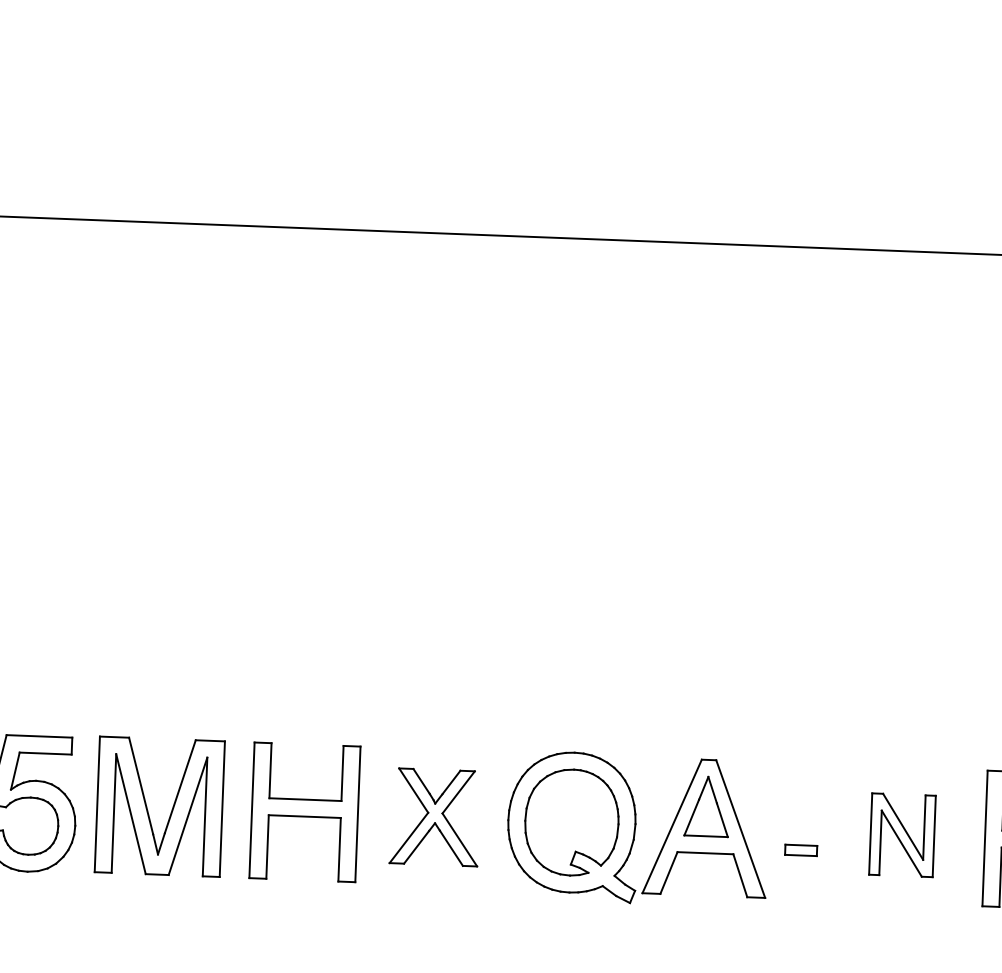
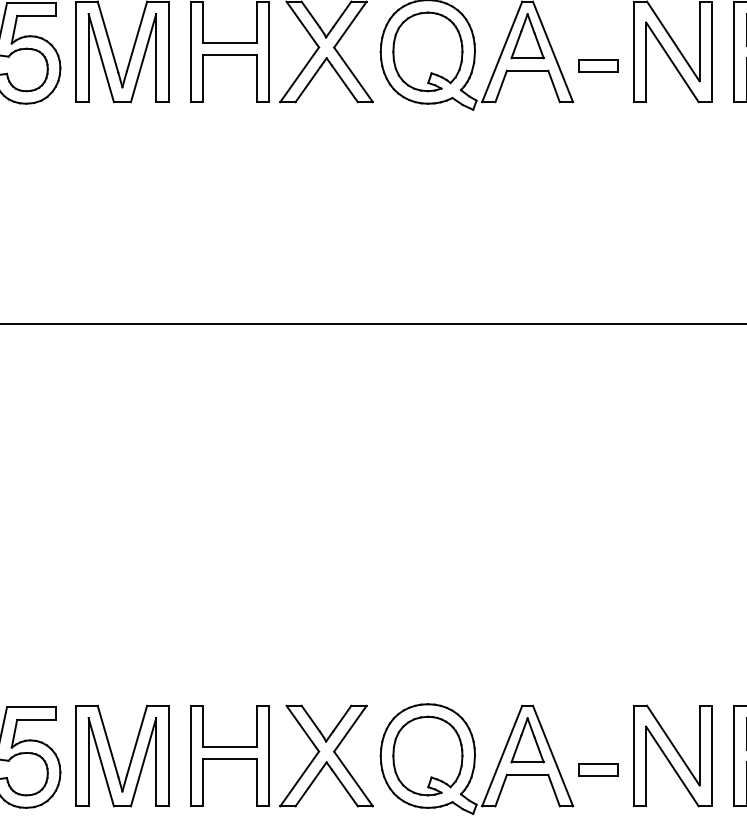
part: (435, 816) -> (326, 755), size x1.43
part: (901, 834) -> (672, 755), size x1.67
part: (801, 849) -> (598, 769), size x1.67

